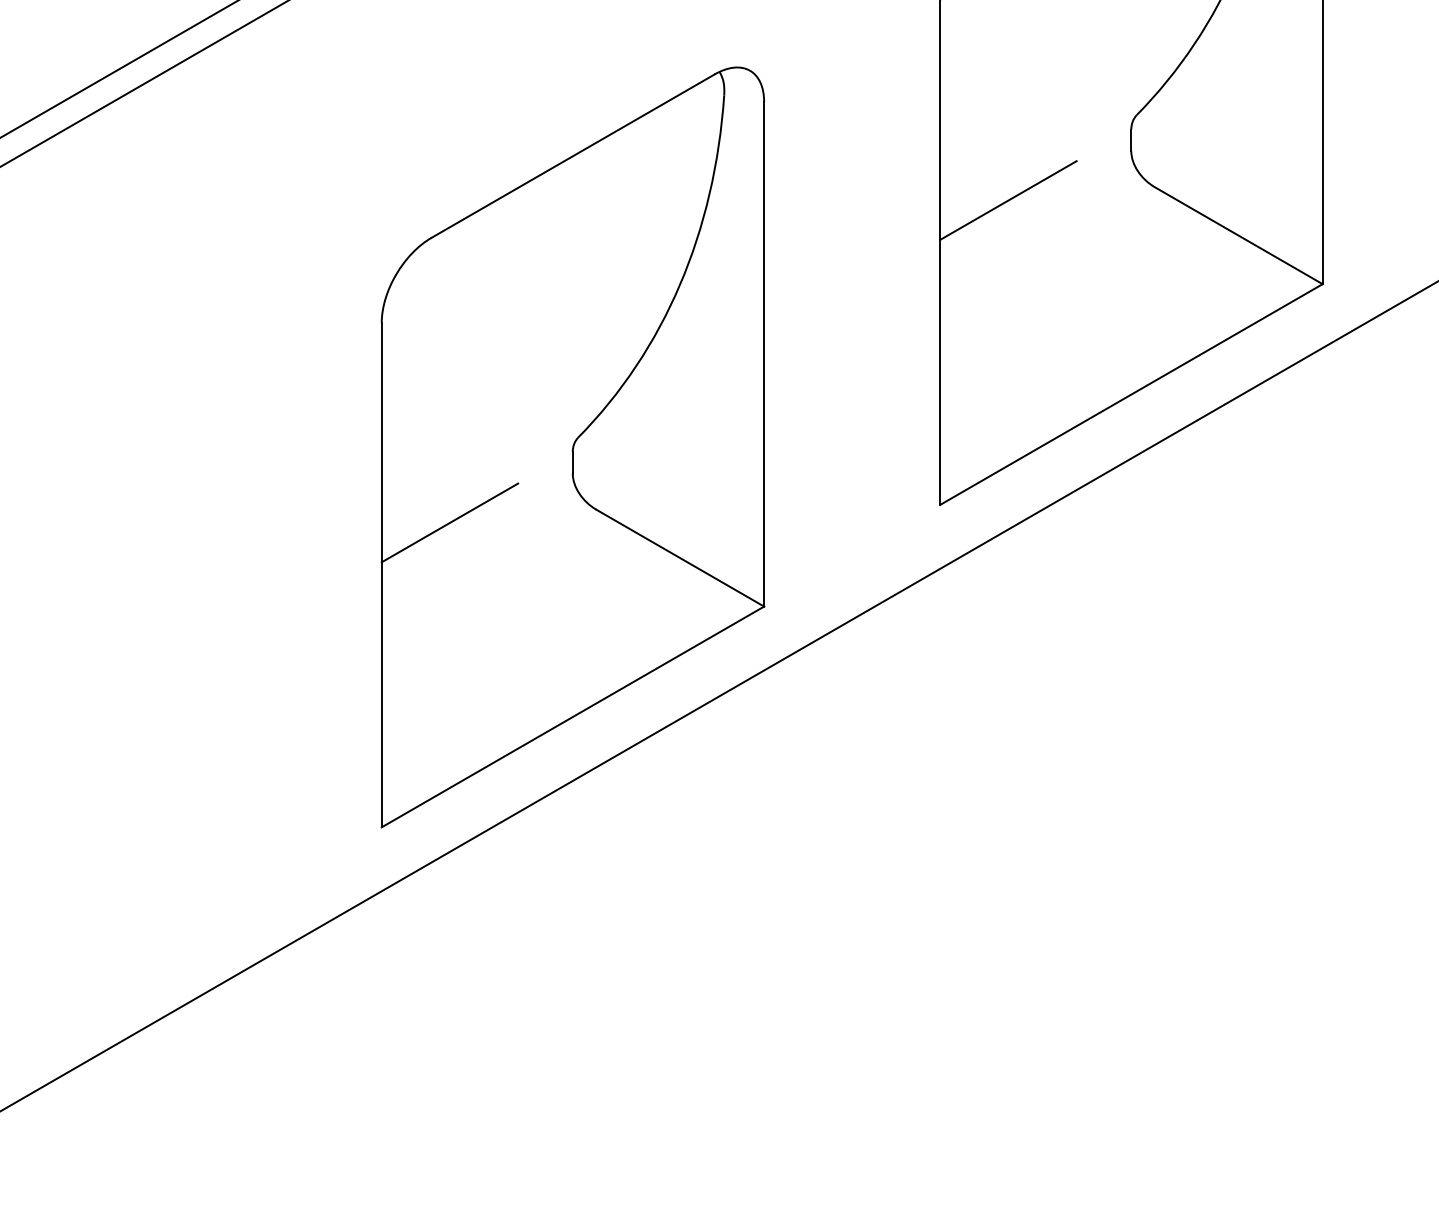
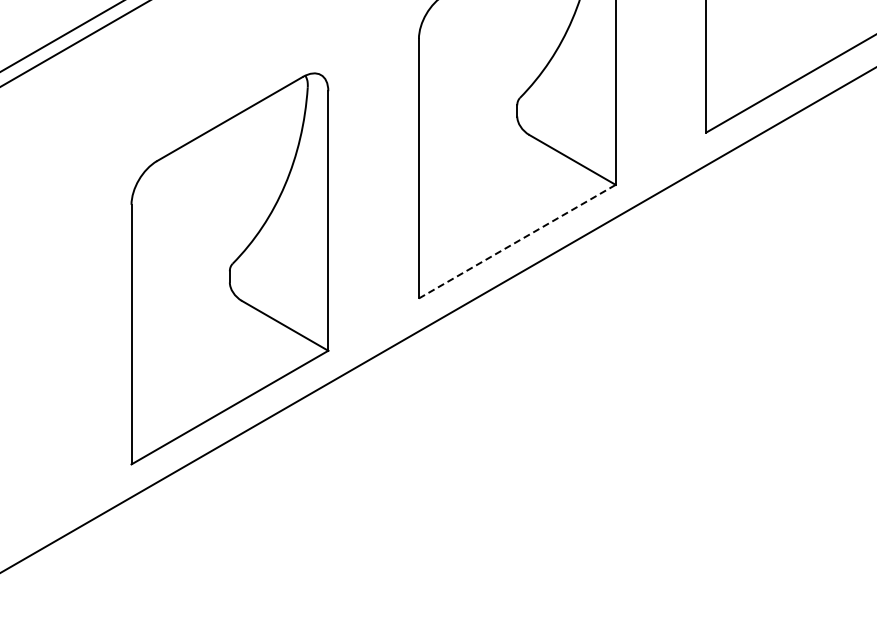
line: (1007, 199) -> (453, 141), removed
line: (1131, 394) -> (517, 241), solid -> dashed
line: (449, 522) -> (166, 307), removed

